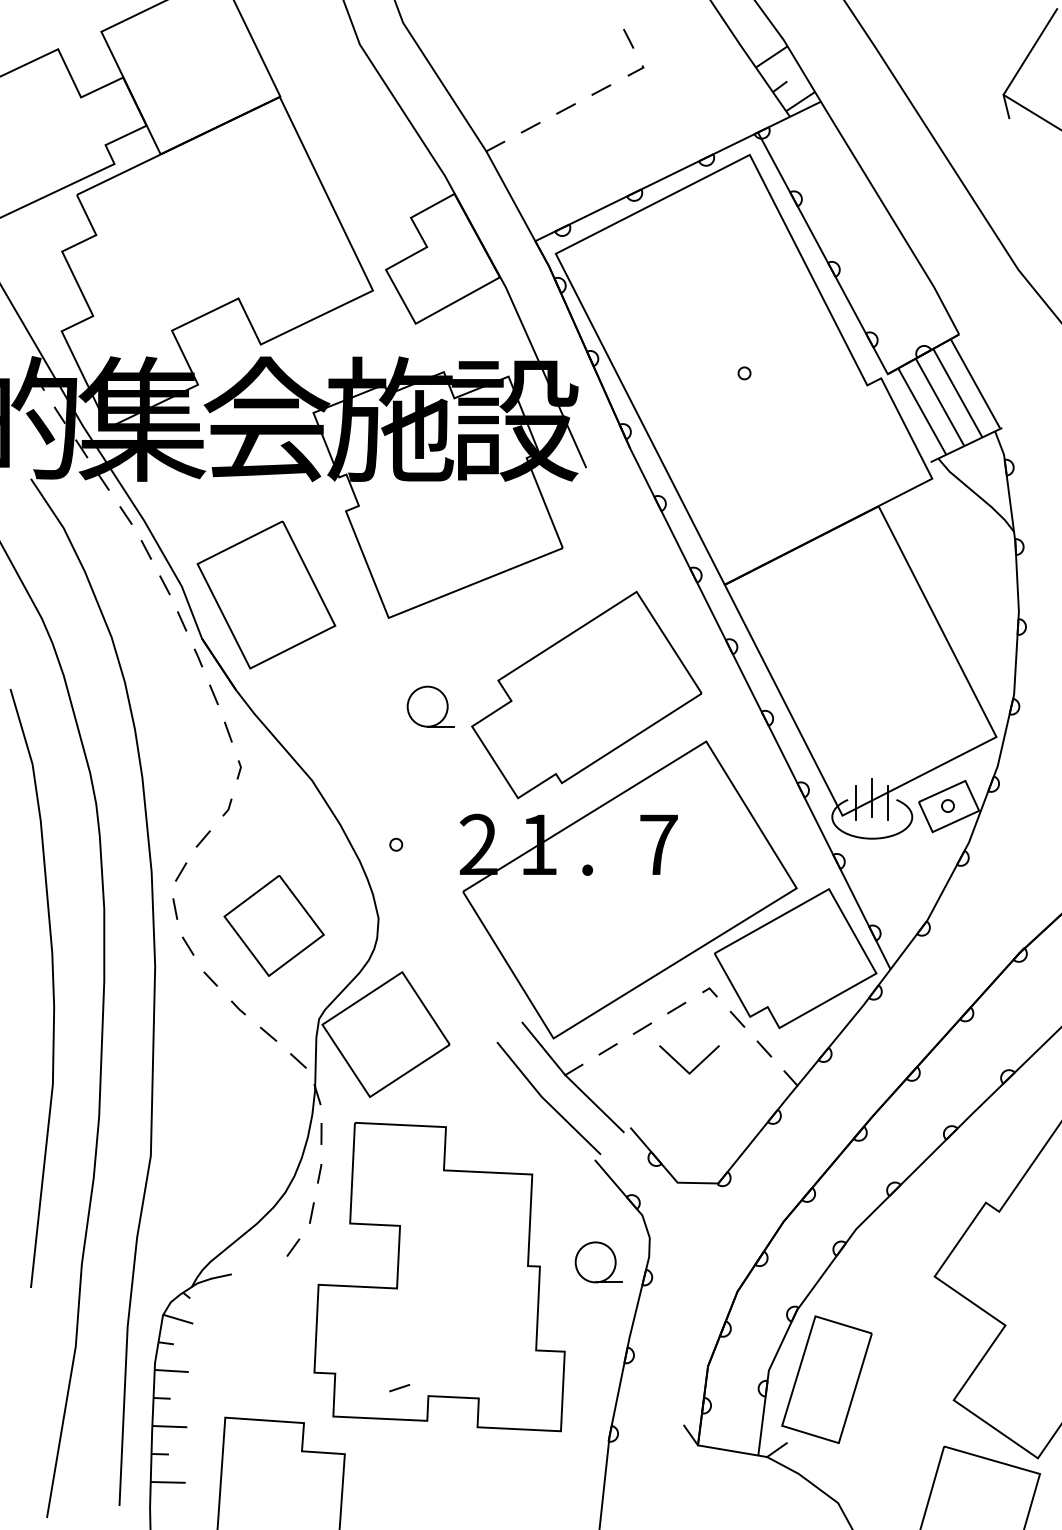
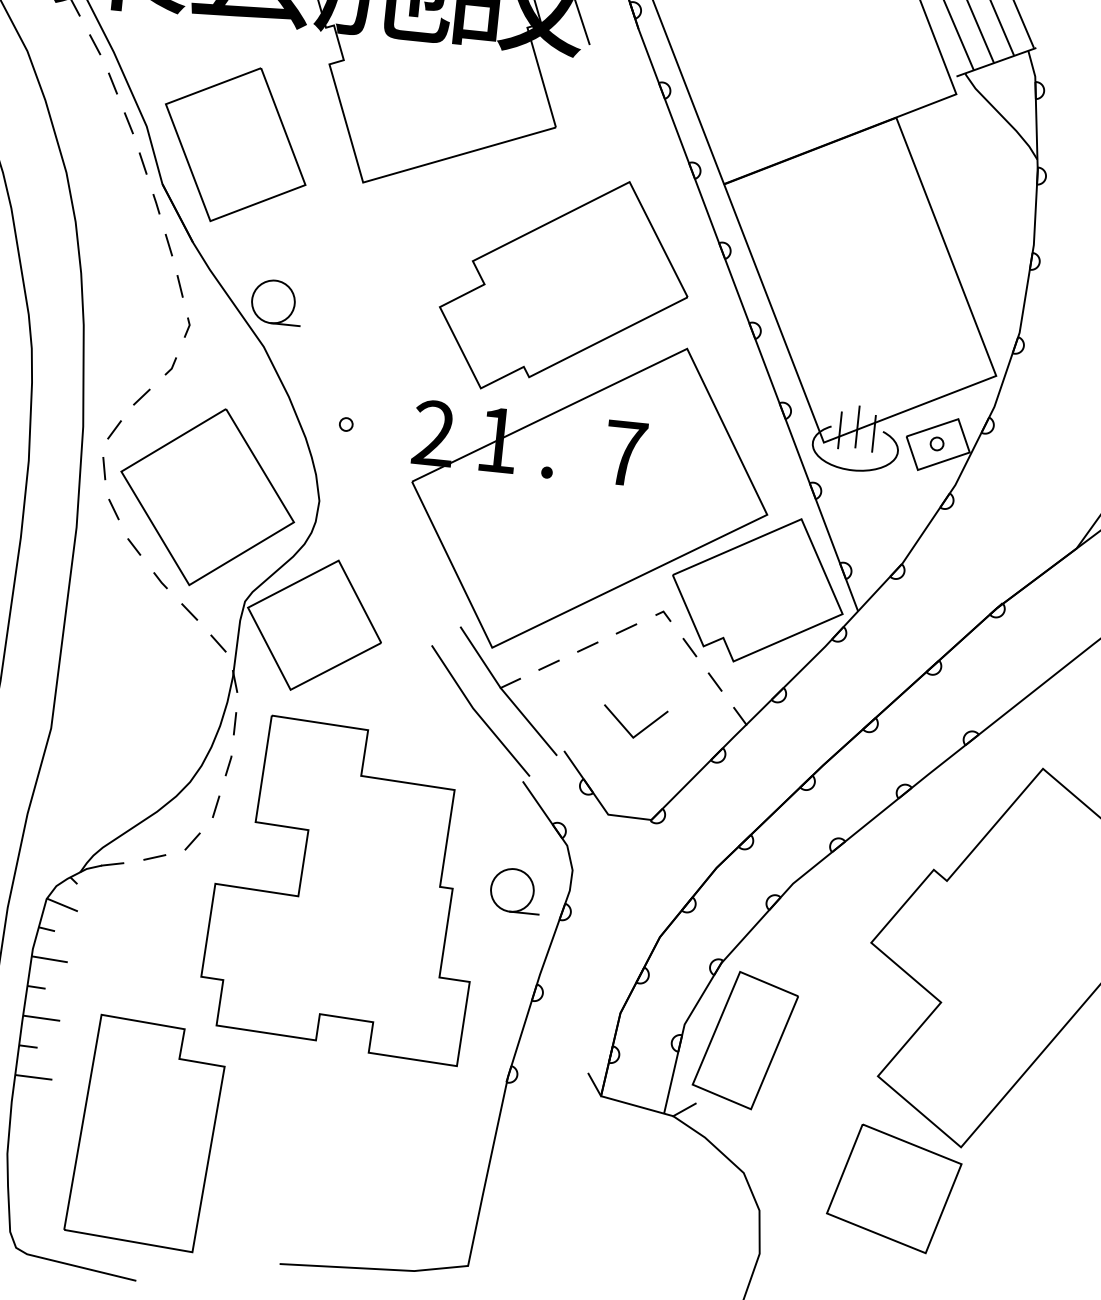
part: (430, 706) -> (276, 302), moved
part: (273, 925) -> (206, 496), size x1.67
line: (682, 1065) -> (626, 728), moved
line: (399, 1388) -> (154, 857), moved

